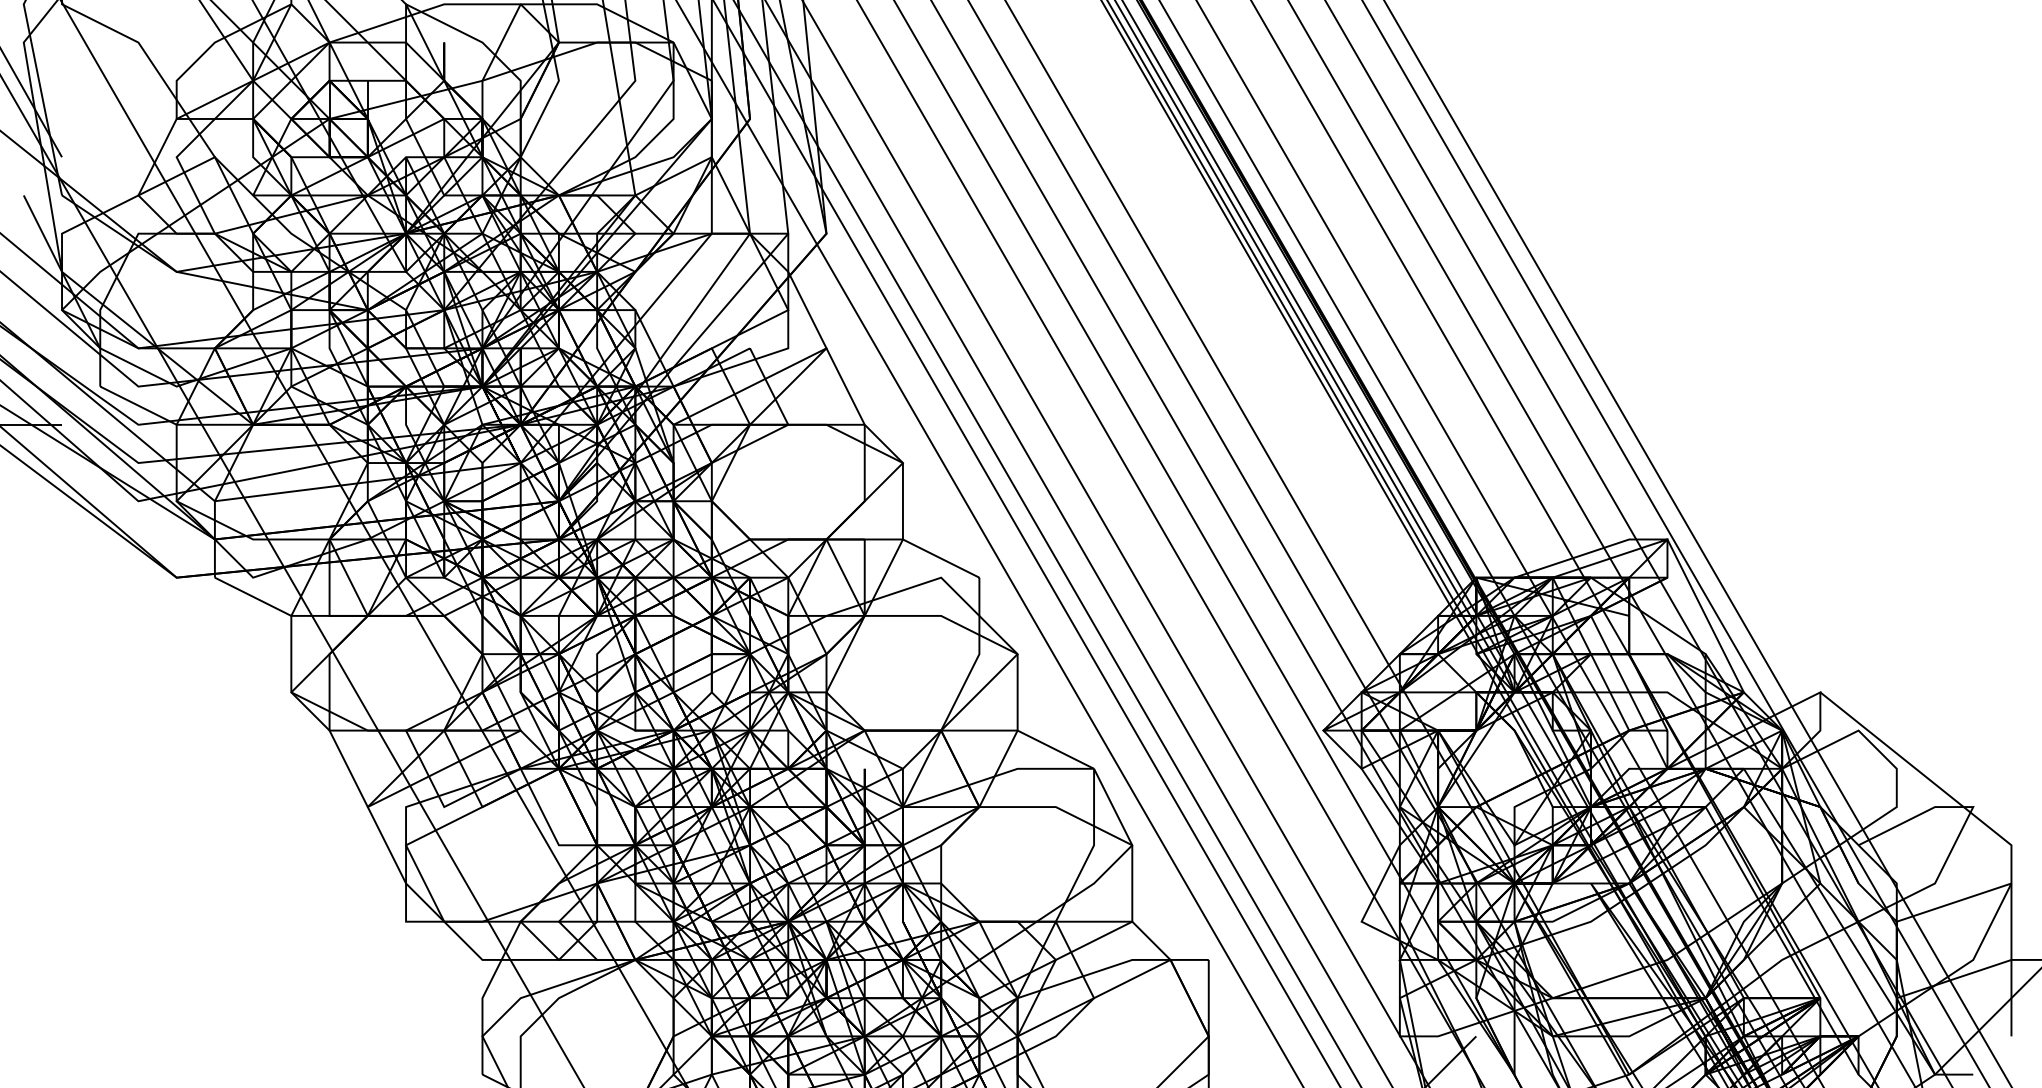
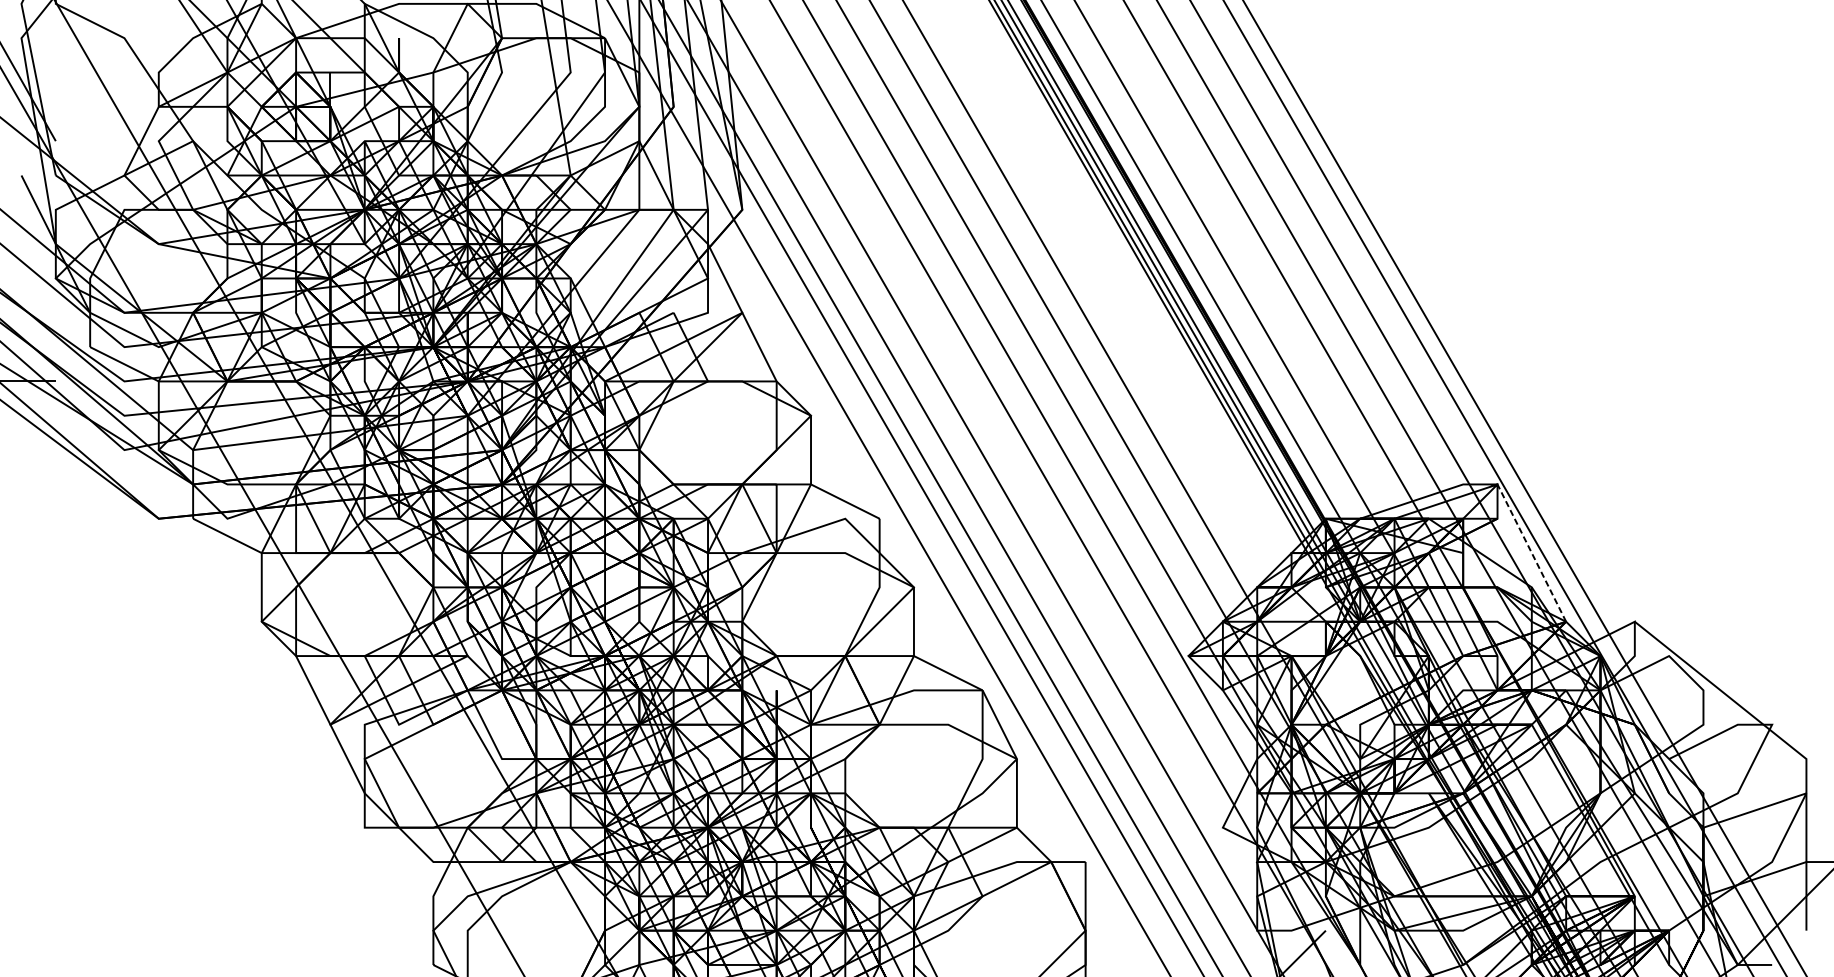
line: (1705, 615) -> (1531, 552), solid -> dashed

